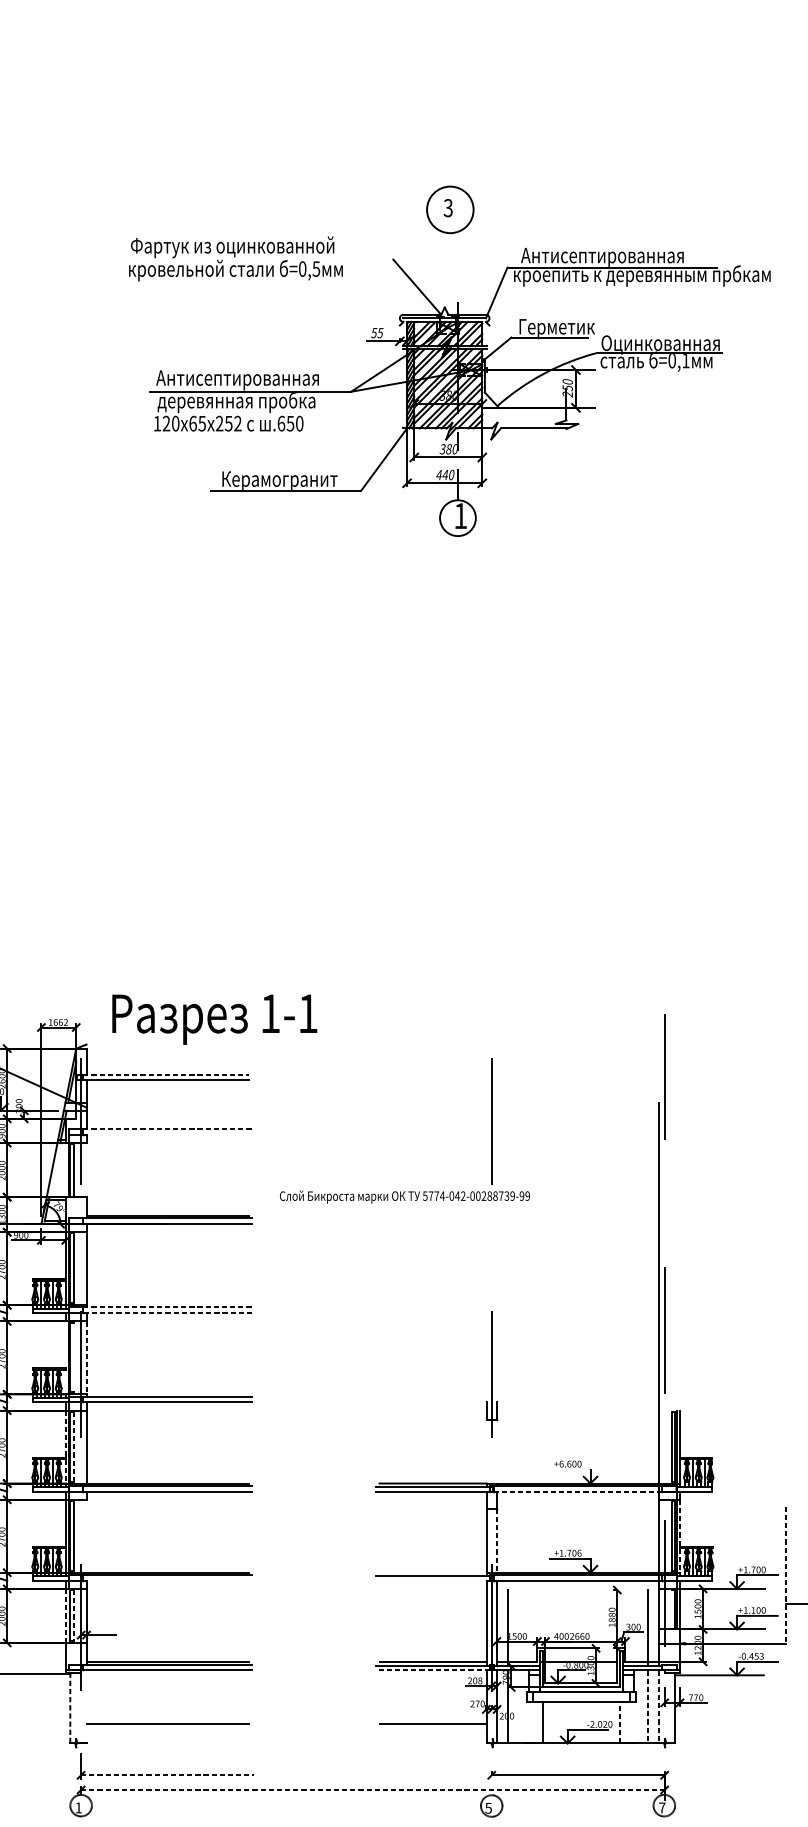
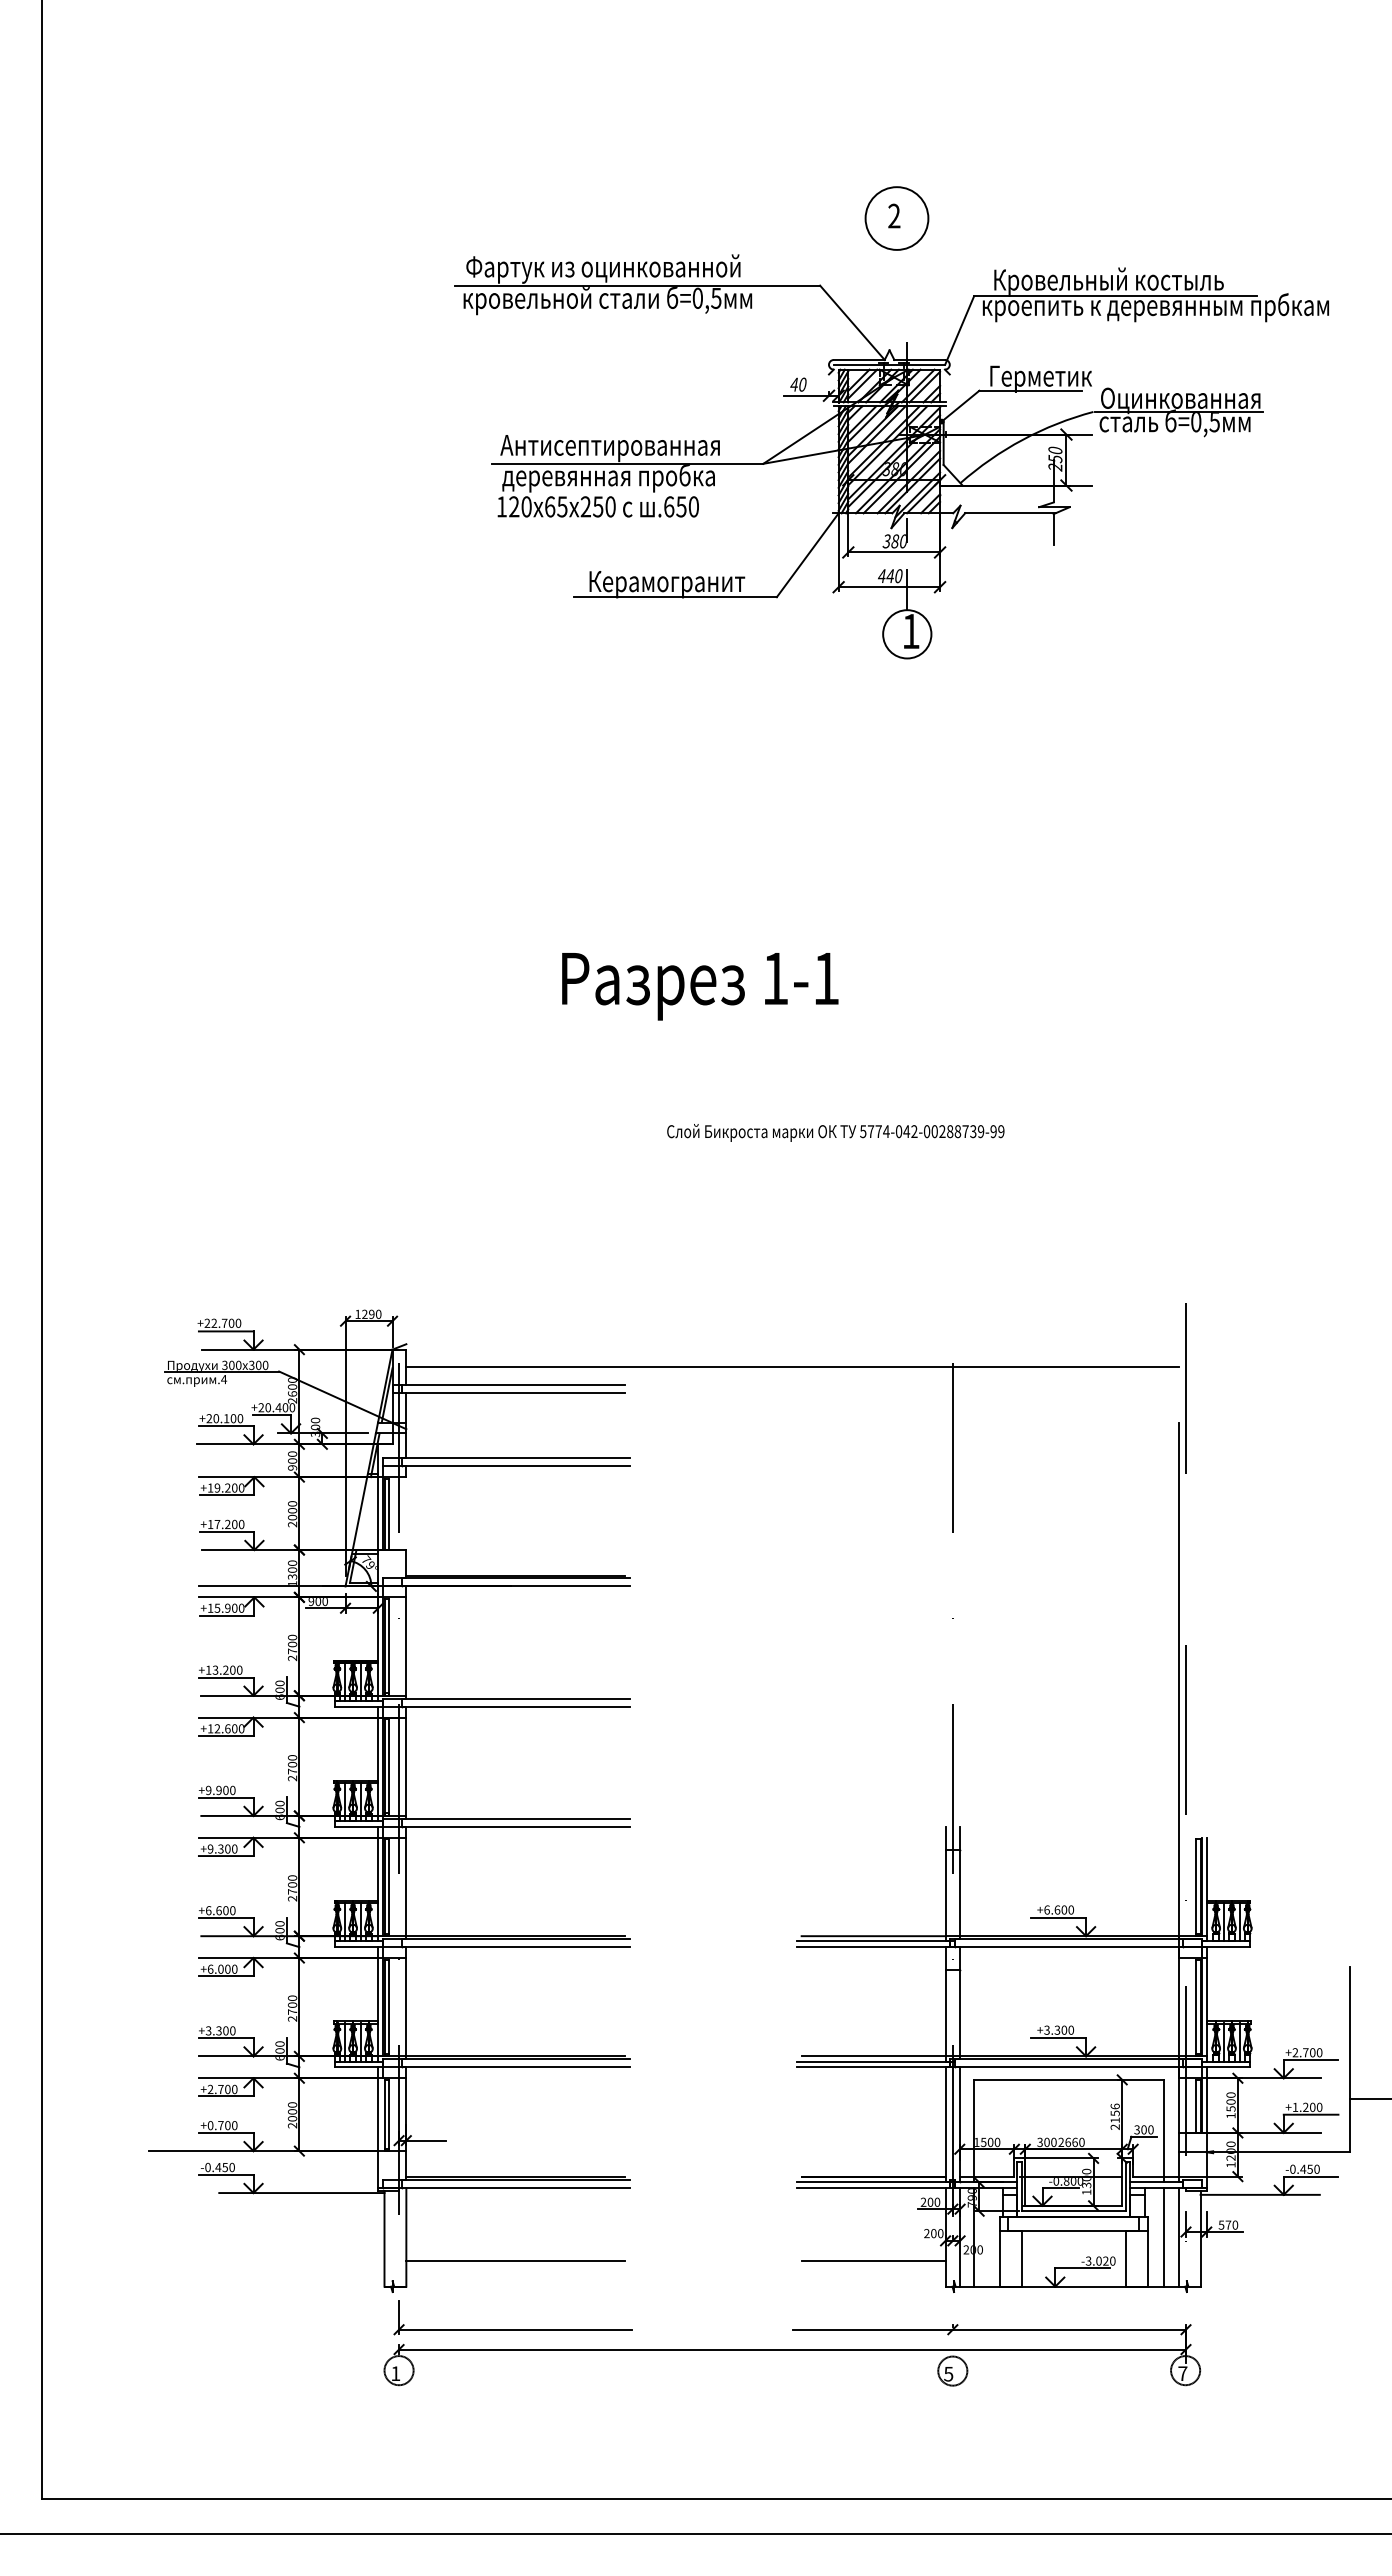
text: (448, 208) -> (894, 216), 3 -> 2
text: (606, 255) -> (1107, 280), Антисептированная -> Кровельный костыль
line: (257, 259) -> (637, 285), added
text: (377, 332) -> (798, 384), 55 -> 40
text: (685, 361) -> (1214, 422), =0,1 -> =0,5
text: (237, 423) -> (610, 506), 252 -> 250
line: (566, 440) -> (1053, 529), added
text: (214, 1019) -> (700, 986), moved
text: (60, 1021) -> (371, 1313), 1662 -> 1290
line: (372, 1061) -> (792, 1367), added
line: (165, 1074) -> (513, 1384), dashed -> solid
line: (167, 1129) -> (515, 1458), dashed -> solid
line: (167, 1135) -> (515, 1466), added
line: (65, 1170) -> (378, 1513), added
text: (404, 1196) -> (835, 1132), moved
line: (167, 1307) -> (515, 1698), dashed -> solid
line: (167, 1313) -> (515, 1706), dashed -> solid
line: (65, 1357) -> (378, 1766), added
line: (74, 1358) -> (389, 1767), added
line: (86, 1358) -> (406, 1767), dashed -> solid
line: (65, 1447) -> (378, 1887), dashed -> solid
line: (74, 1448) -> (389, 1888), dashed -> solid
line: (486, 1451) -> (945, 1892), added
line: (496, 1451) -> (959, 1892), added
line: (570, 1469) -> (1058, 1917), added
line: (578, 1491) -> (1069, 1947), dashed -> solid
line: (86, 1536) -> (406, 2007), added
line: (679, 1536) -> (1206, 2007), dashed -> solid
line: (496, 1540) -> (959, 2013), dashed -> solid
text: (570, 1552) -> (1059, 2029), +1.706 -> +3.300
text: (745, 1569) -> (1295, 2052), +1.700 -> +2.700
line: (432, 1572) -> (873, 2056), added
line: (786, 1575) -> (1350, 2060), dashed -> solid
line: (167, 1580) -> (515, 2067), added
line: (432, 1580) -> (873, 2067), added
line: (578, 1589) -> (1069, 2079), added
line: (671, 1609) -> (1195, 2105), added
text: (753, 1609) -> (1305, 2106), +1.100 -> +1.200
line: (65, 1616) -> (378, 2115), dashed -> solid
line: (74, 1616) -> (389, 2115), dashed -> solid
text: (611, 1617) -> (1114, 2116), 1880 -> 2156
text: (556, 1636) -> (1040, 2142), 400 -> 300
text: (761, 1656) -> (1316, 2169), -0.453 -> -0.450
line: (432, 1670) -> (873, 2188), dashed -> solid
text: (480, 1680) -> (937, 2202), 208 -> 200
text: (690, 1697) -> (1221, 2224), 770 -> 570
text: (477, 1703) -> (933, 2233), 270 -> 200
line: (86, 1706) -> (406, 2237), added
line: (648, 1706) -> (1164, 2237), dashed -> solid
line: (659, 1706) -> (1178, 2237), dashed -> solid
line: (70, 1707) -> (384, 2238), dashed -> solid
line: (526, 1722) -> (999, 2258), added
line: (619, 1722) -> (1125, 2258), dashed -> solid
line: (636, 1722) -> (1147, 2258), added
text: (592, 1724) -> (1088, 2261), -2.020 -> -3.020
line: (167, 1775) -> (515, 2329), dashed -> solid
line: (432, 1775) -> (872, 2329), added
line: (373, 1789) -> (793, 2349), dashed -> solid

